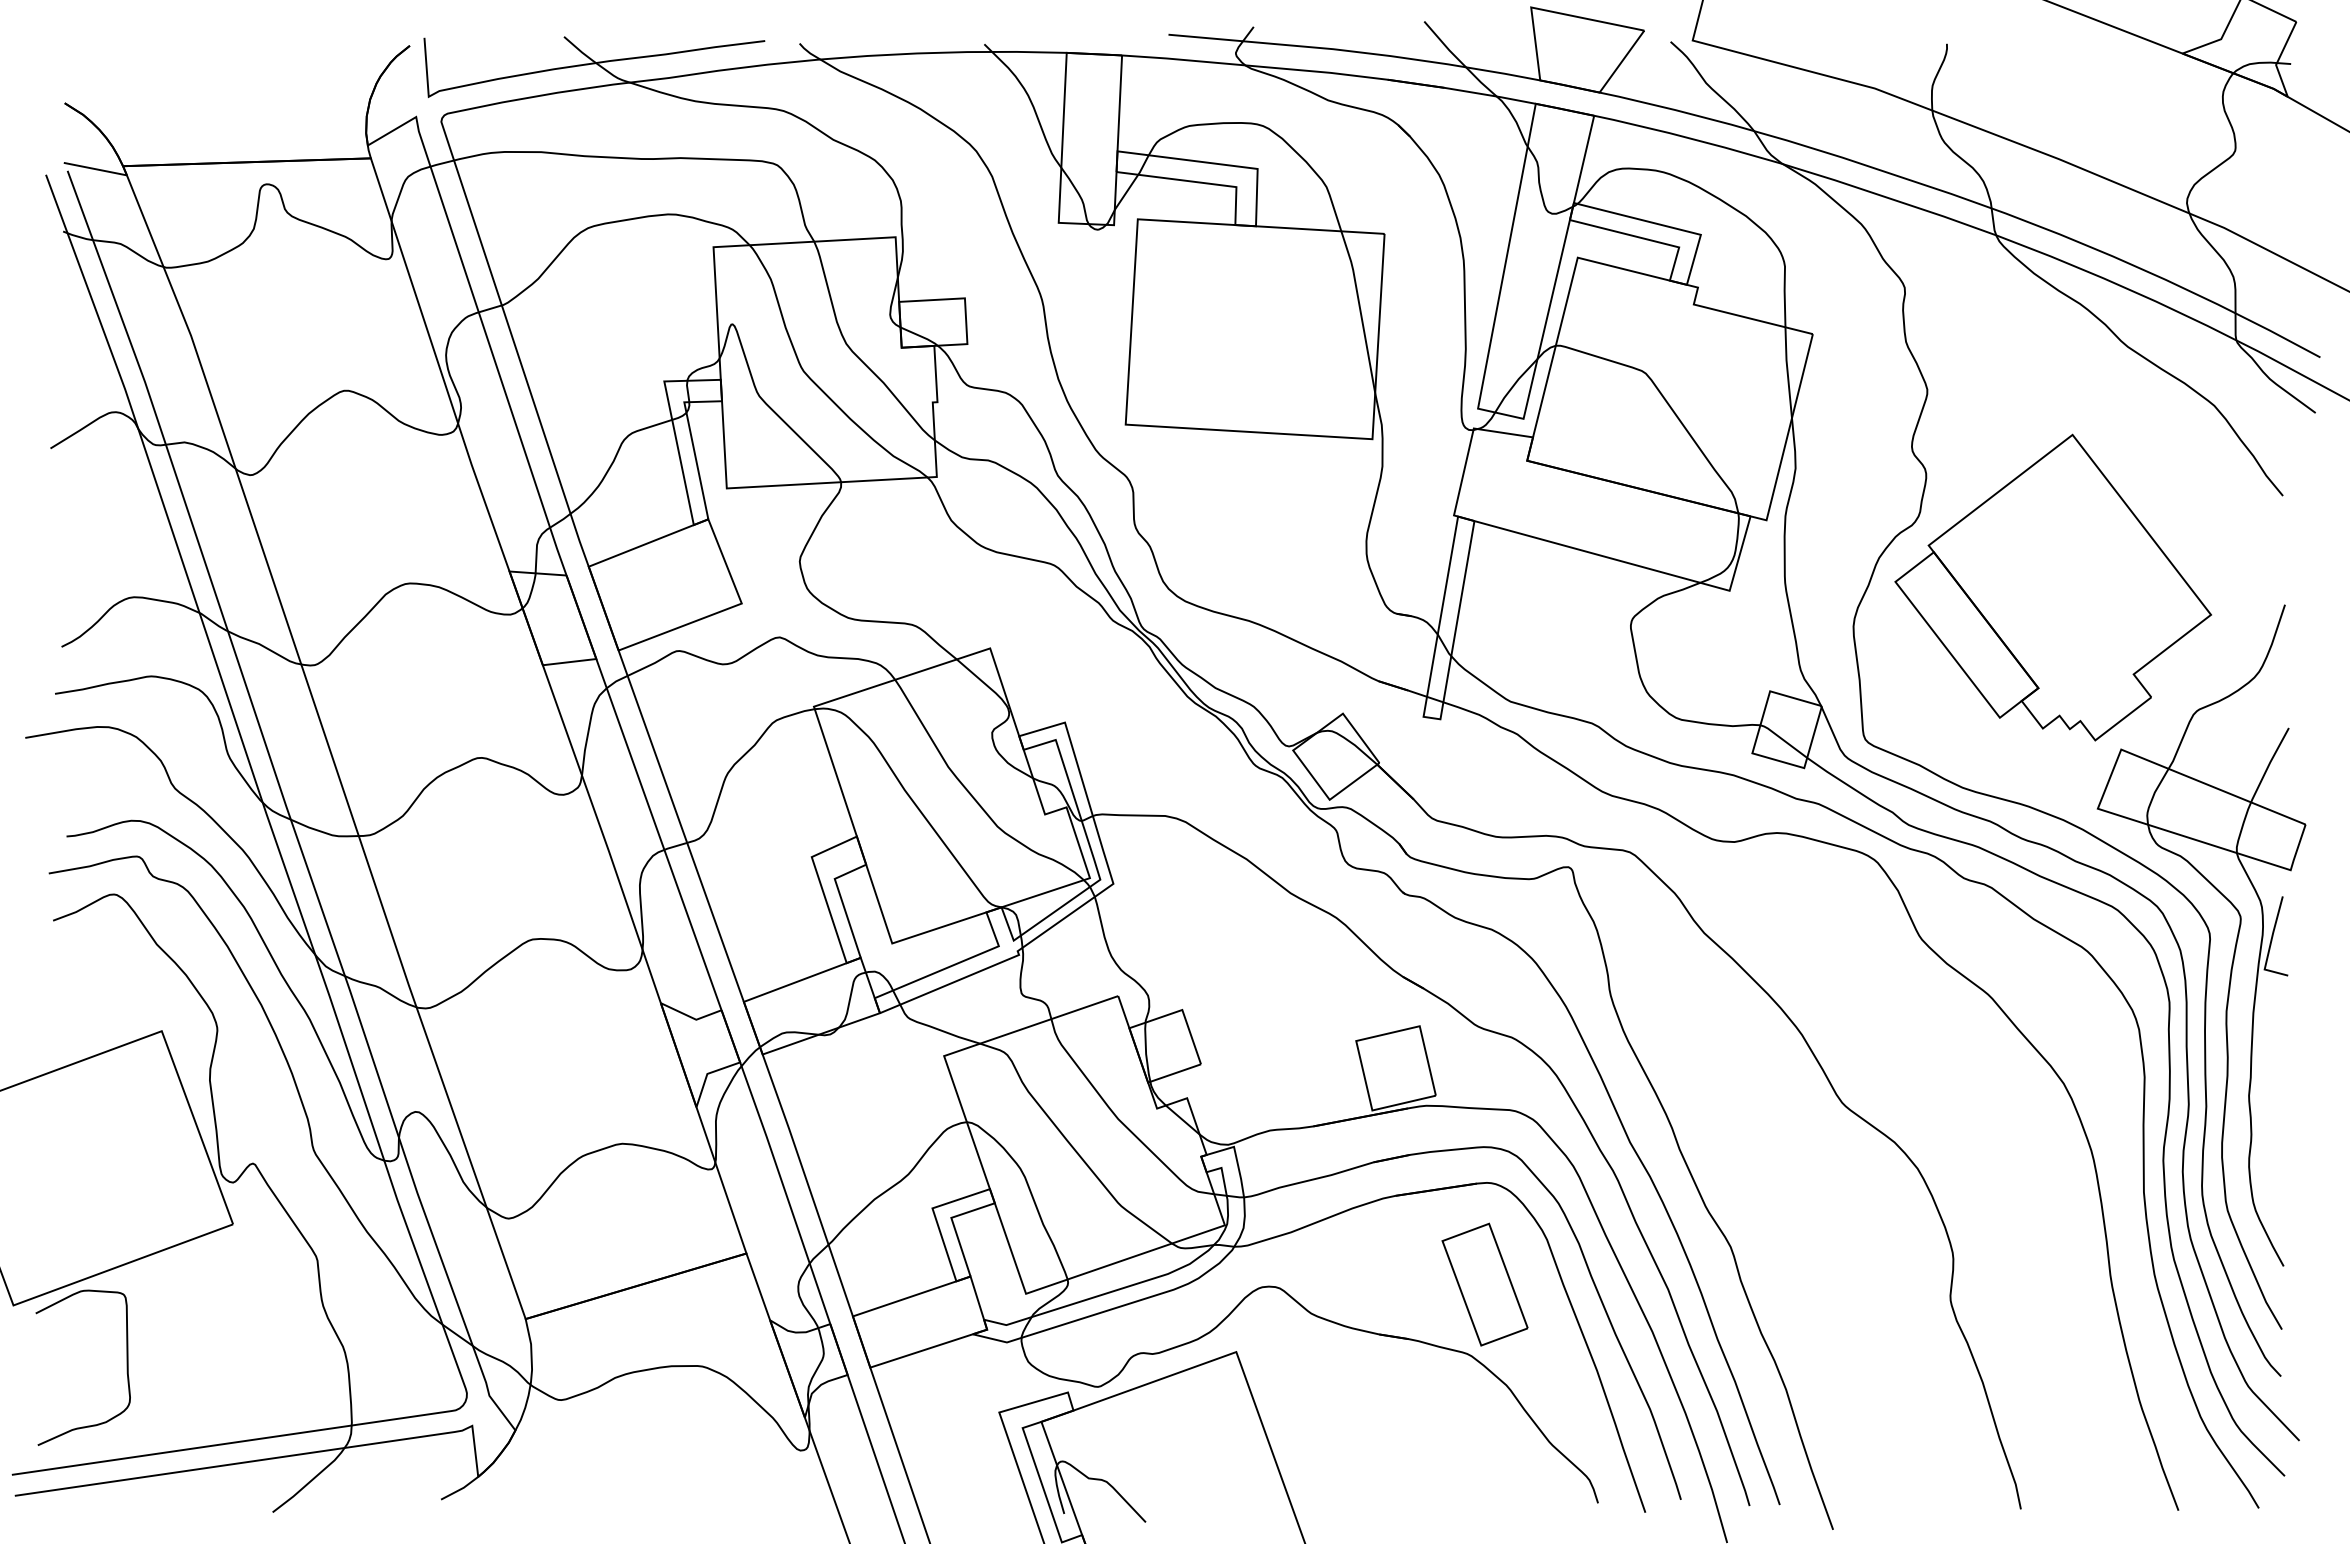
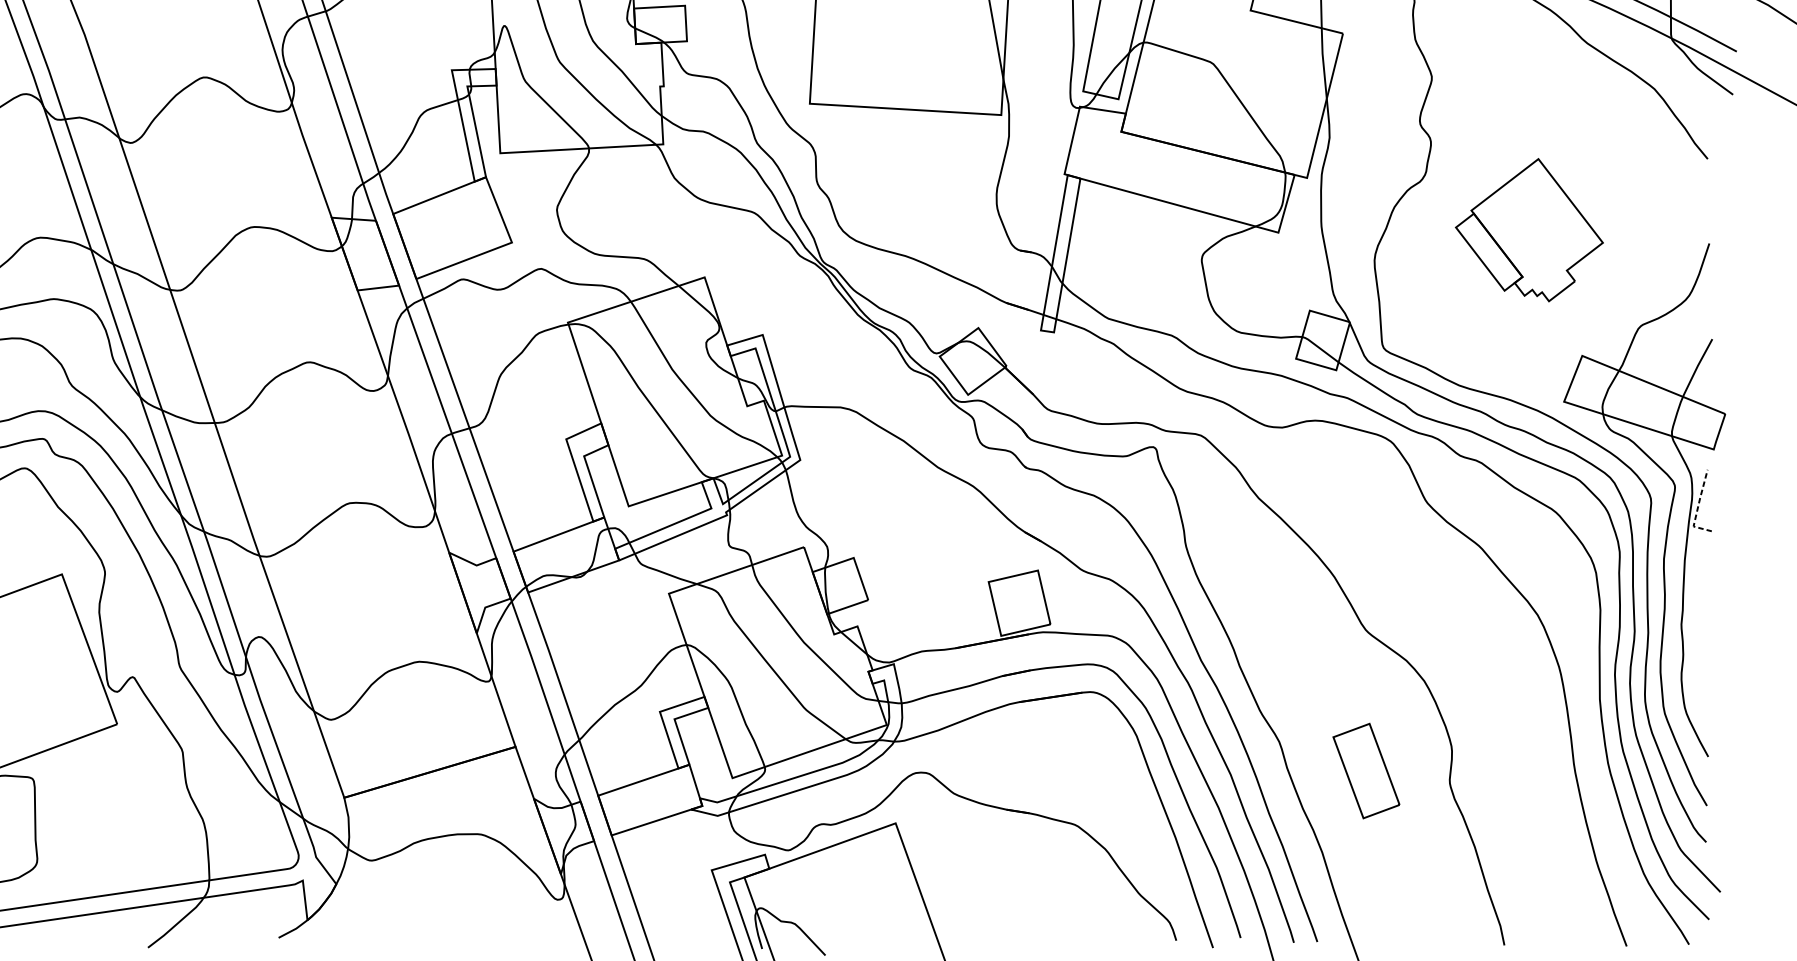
part: (2052, 587) -> (1528, 230), size x0.6
line: (2270, 944) -> (1698, 507), solid -> dashed
part: (1484, 1284) -> (1366, 770), moved

